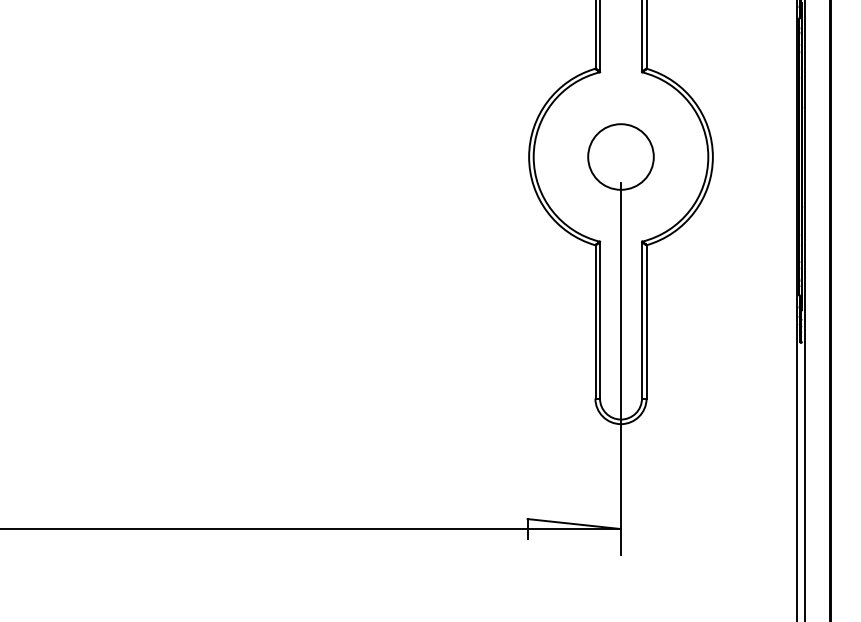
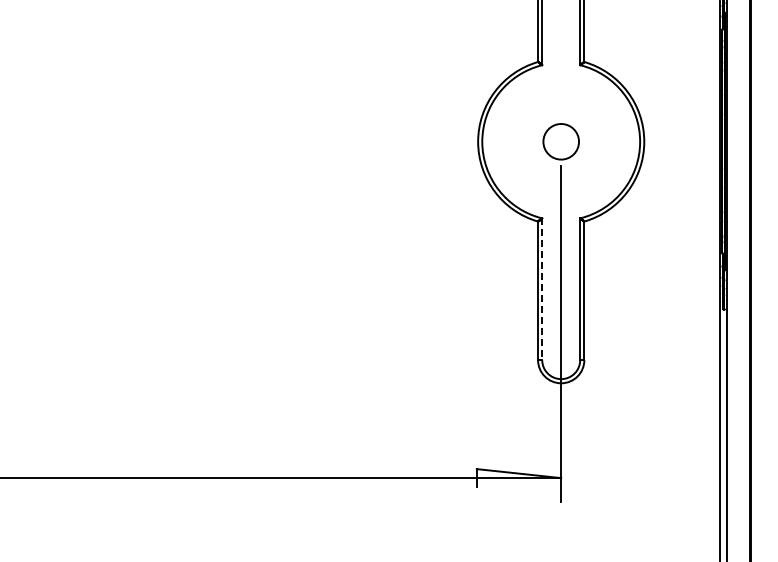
circle: (620, 156) -> (560, 141), size x0.6
line: (600, 320) -> (542, 289), solid -> dashed

